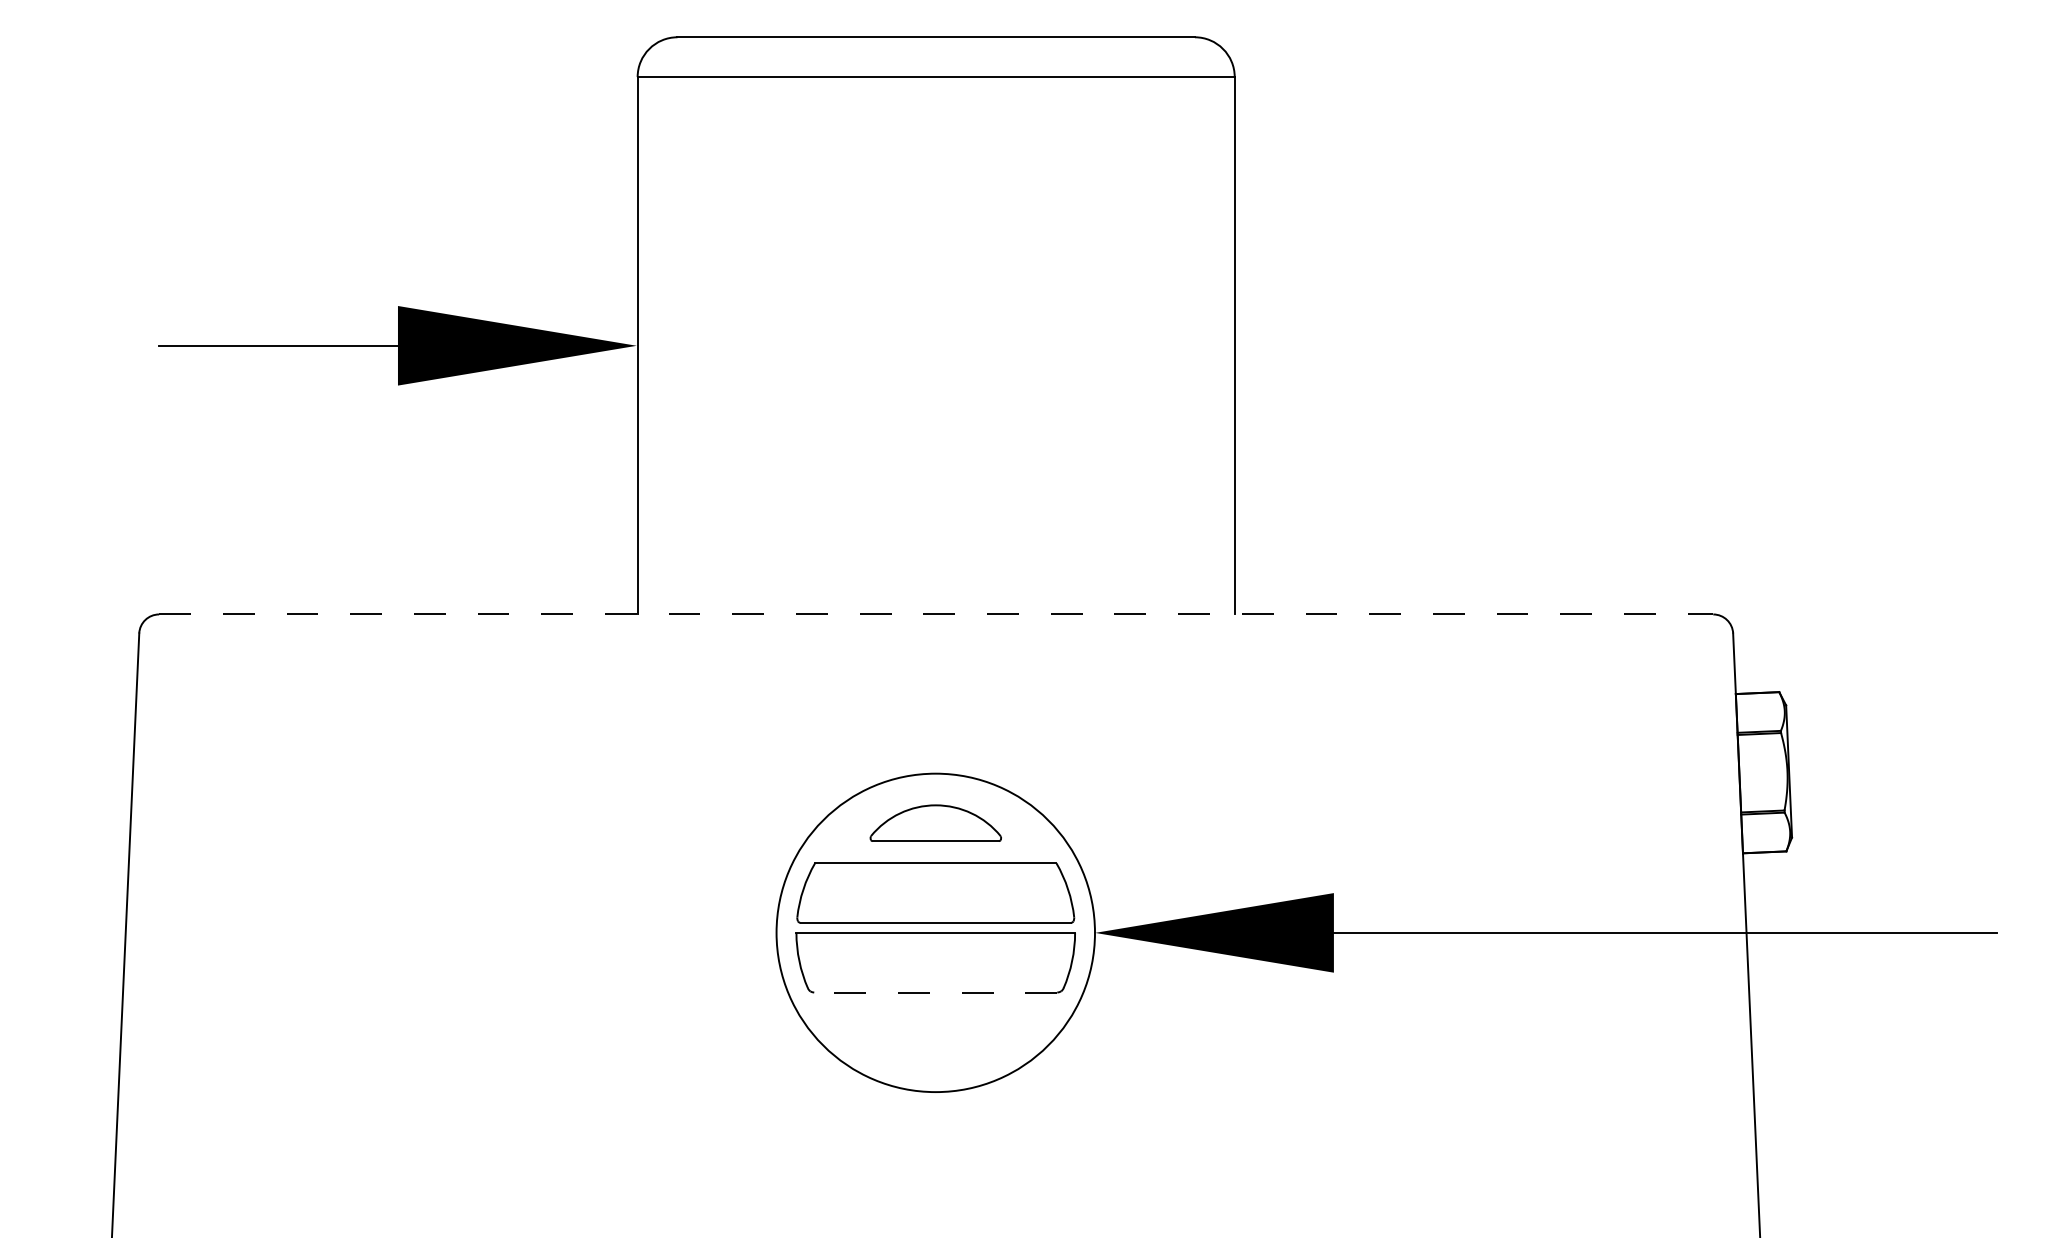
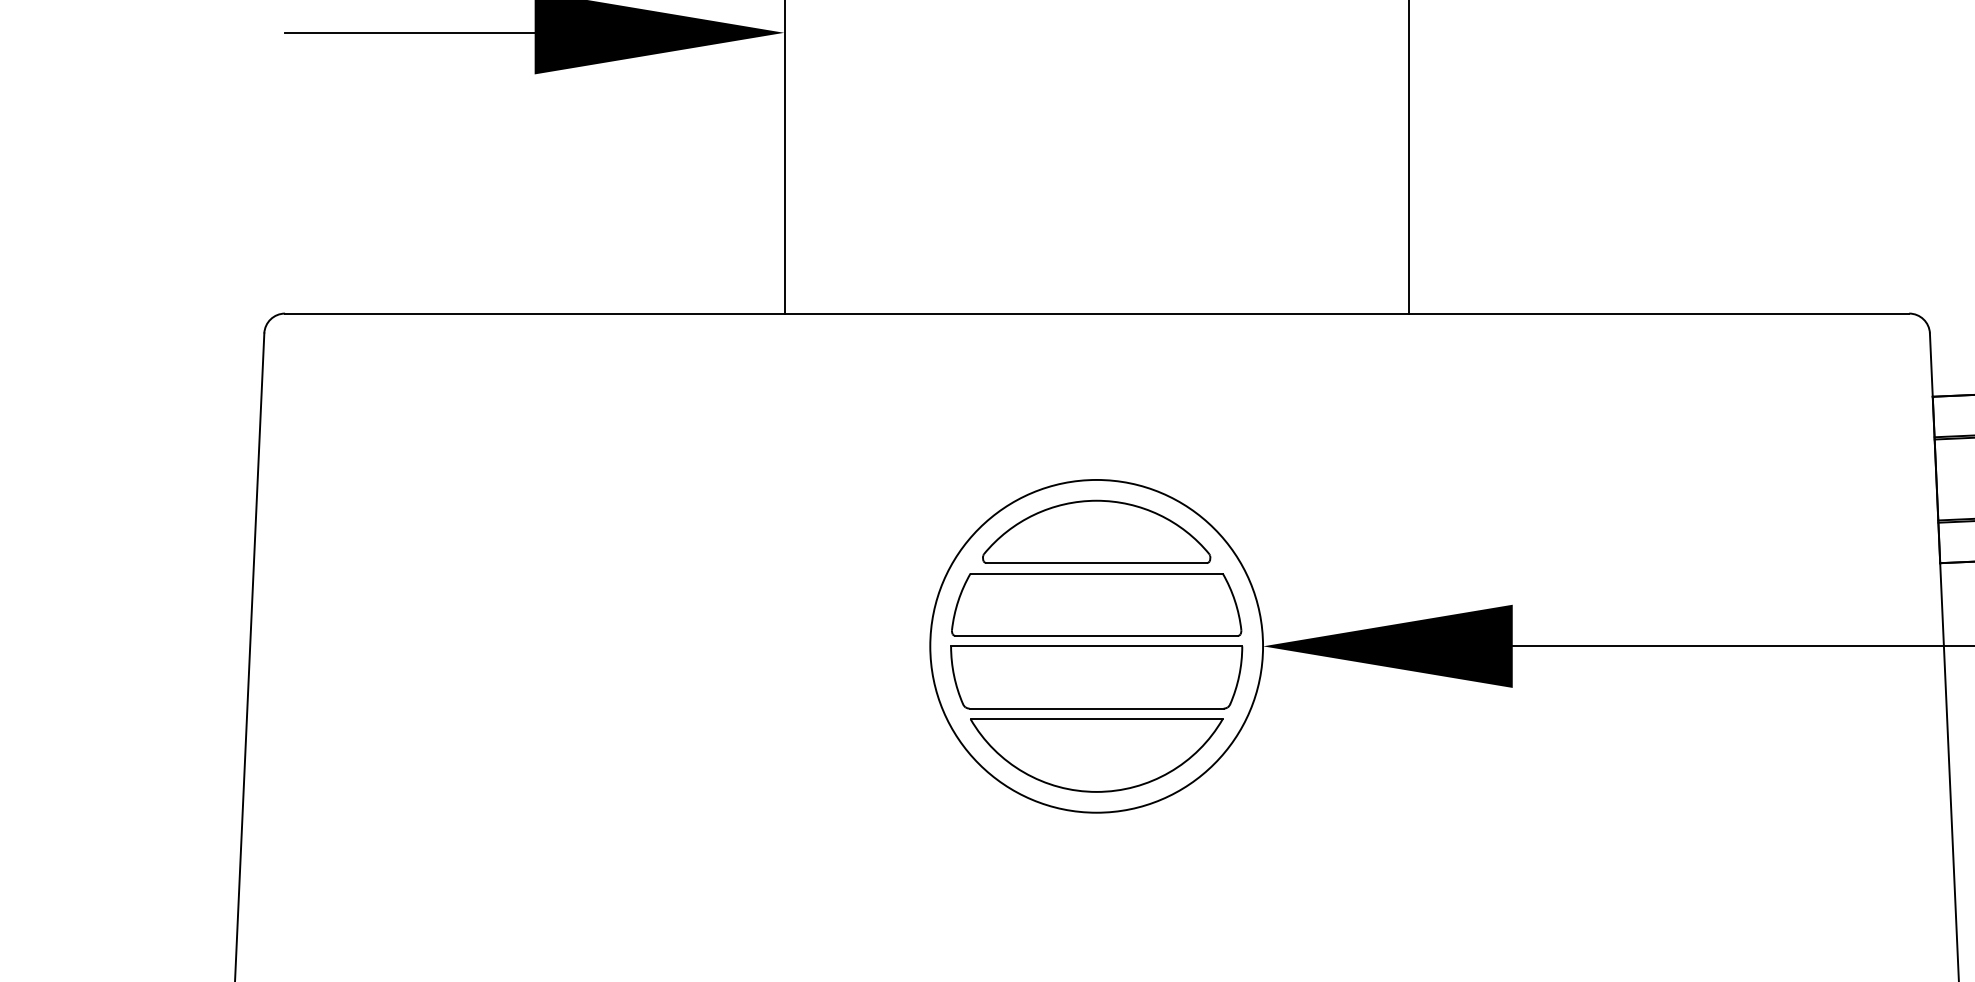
line: (936, 614) -> (1097, 313), dashed -> solid
part: (935, 822) -> (1096, 530), size x1.67
line: (935, 992) -> (1096, 708), dashed -> solid
part: (935, 1037) -> (1096, 755), added

